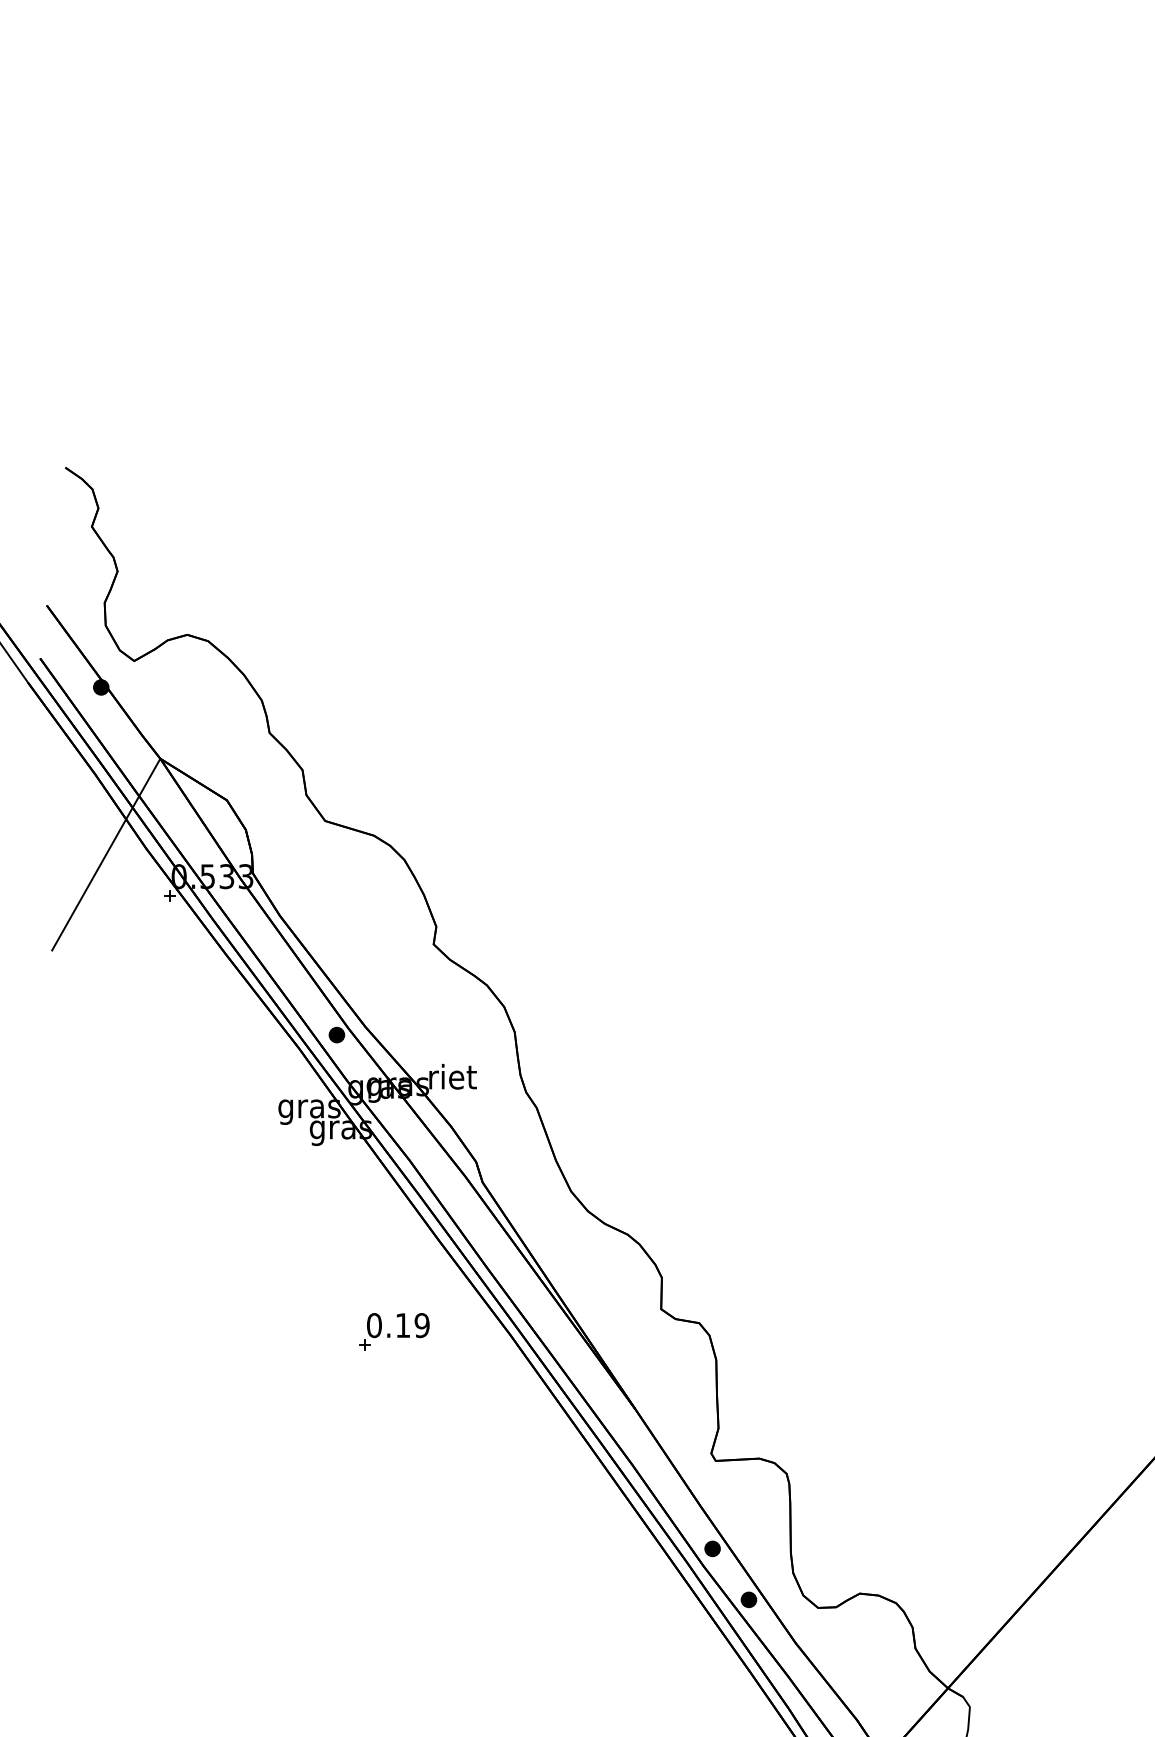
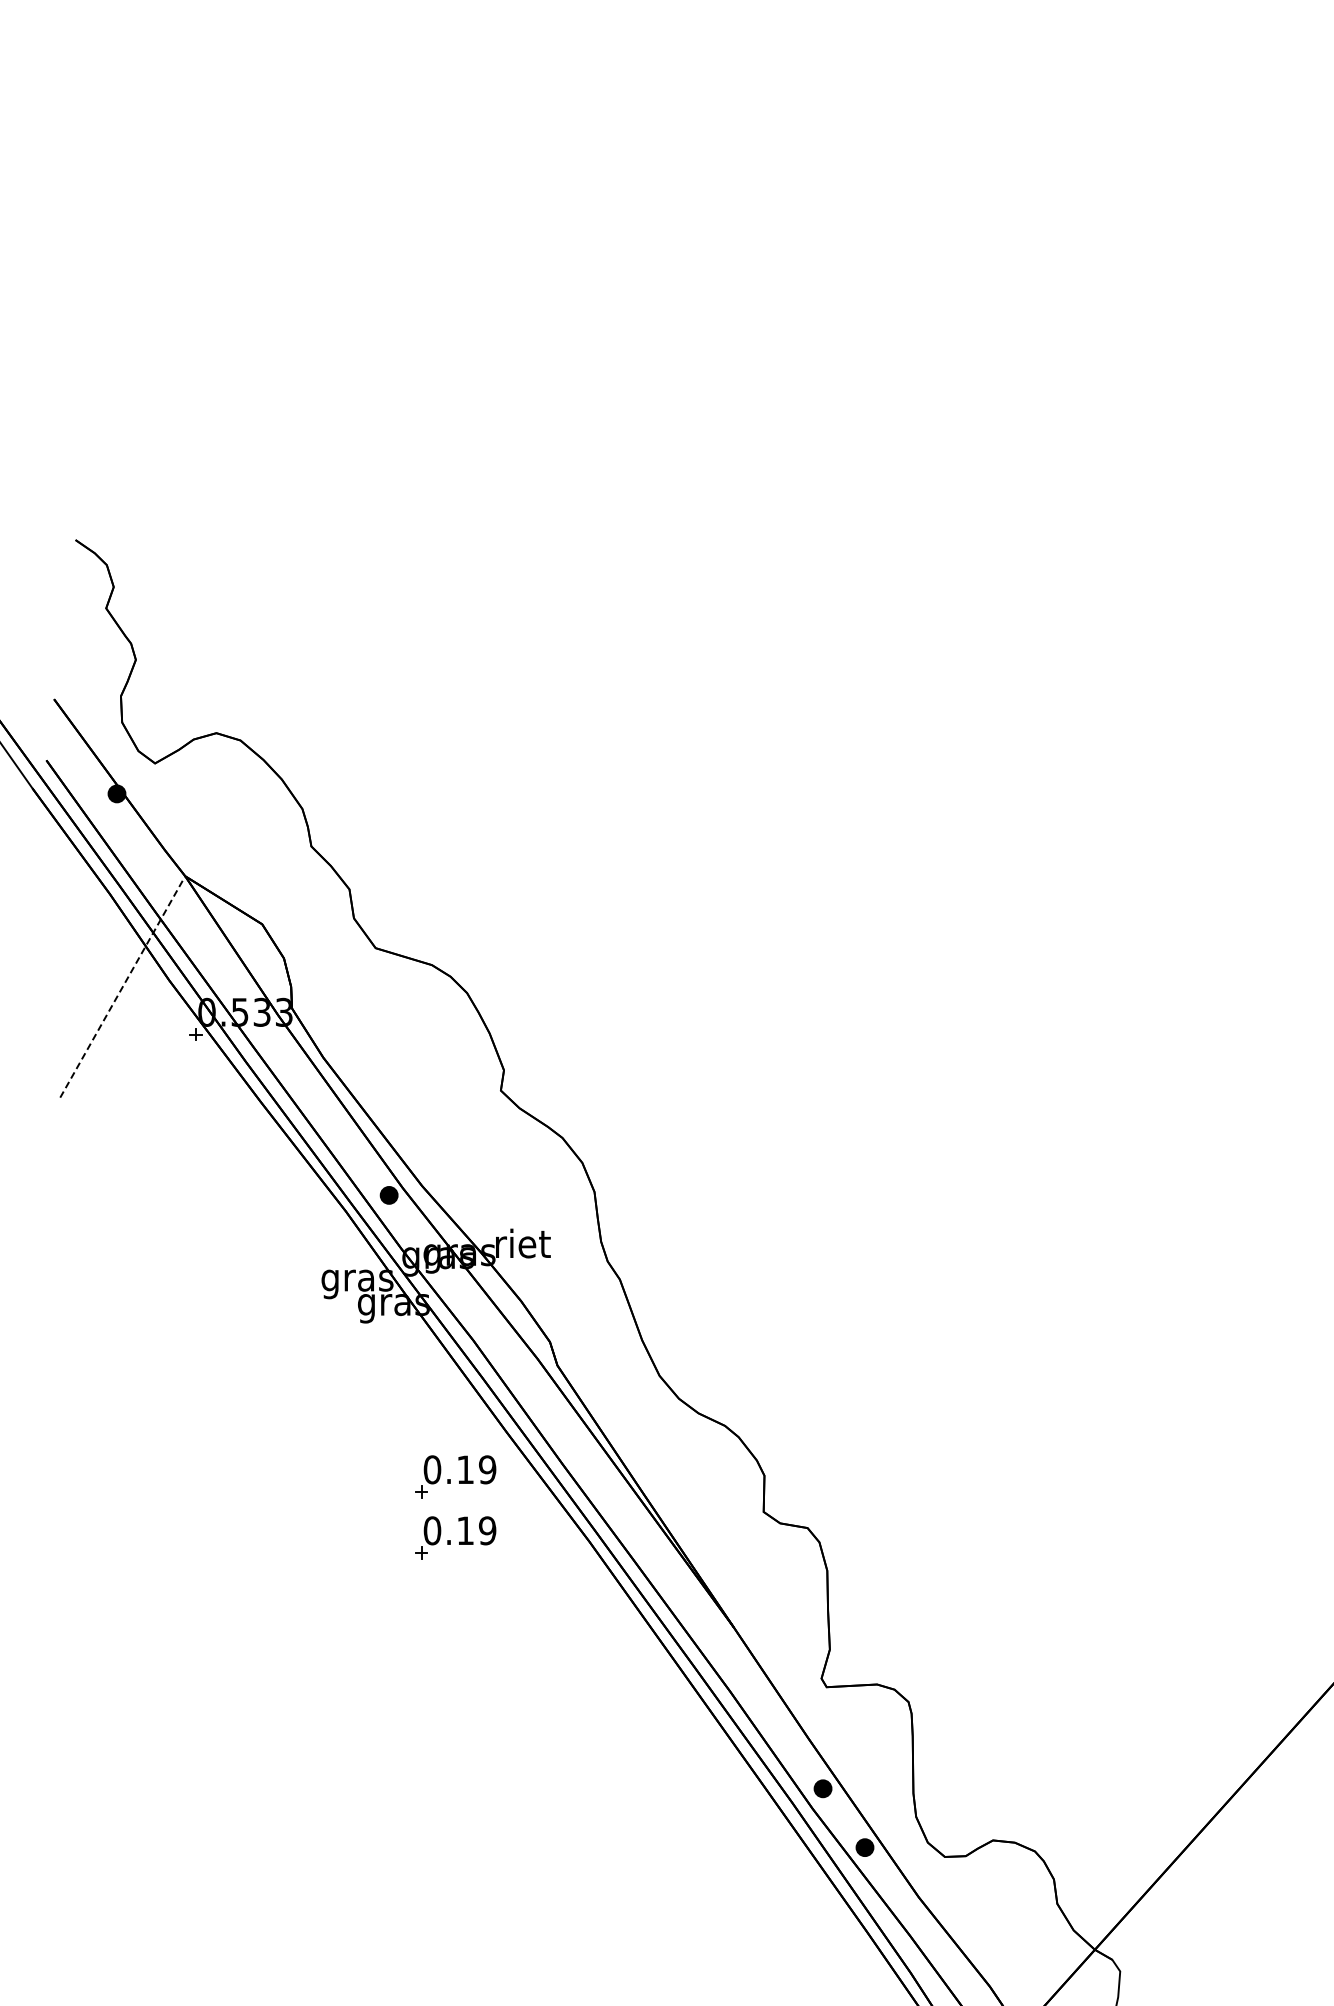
line: (106, 854) -> (123, 986), solid -> dashed
part: (394, 1278) -> (455, 1476), added

